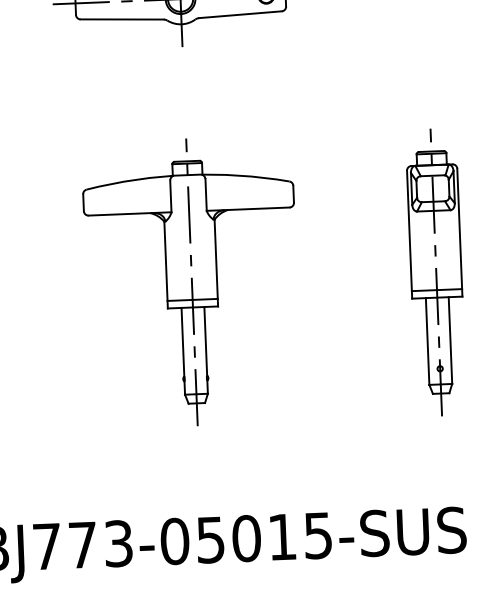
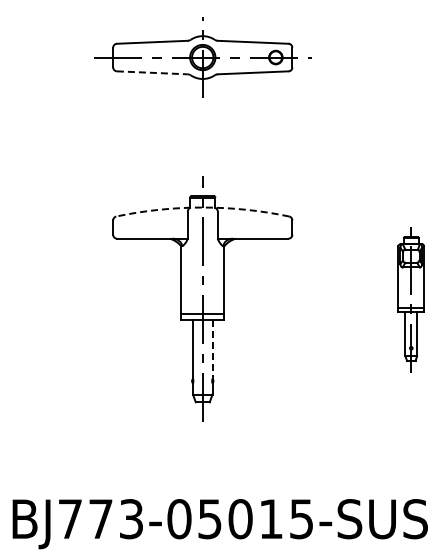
line: (122, 19) -> (152, 72), solid -> dashed
arc: (187, 174) -> (202, 207), solid -> dashed
part: (436, 271) -> (411, 298), size x0.6
line: (205, 342) -> (212, 350), solid -> dashed

